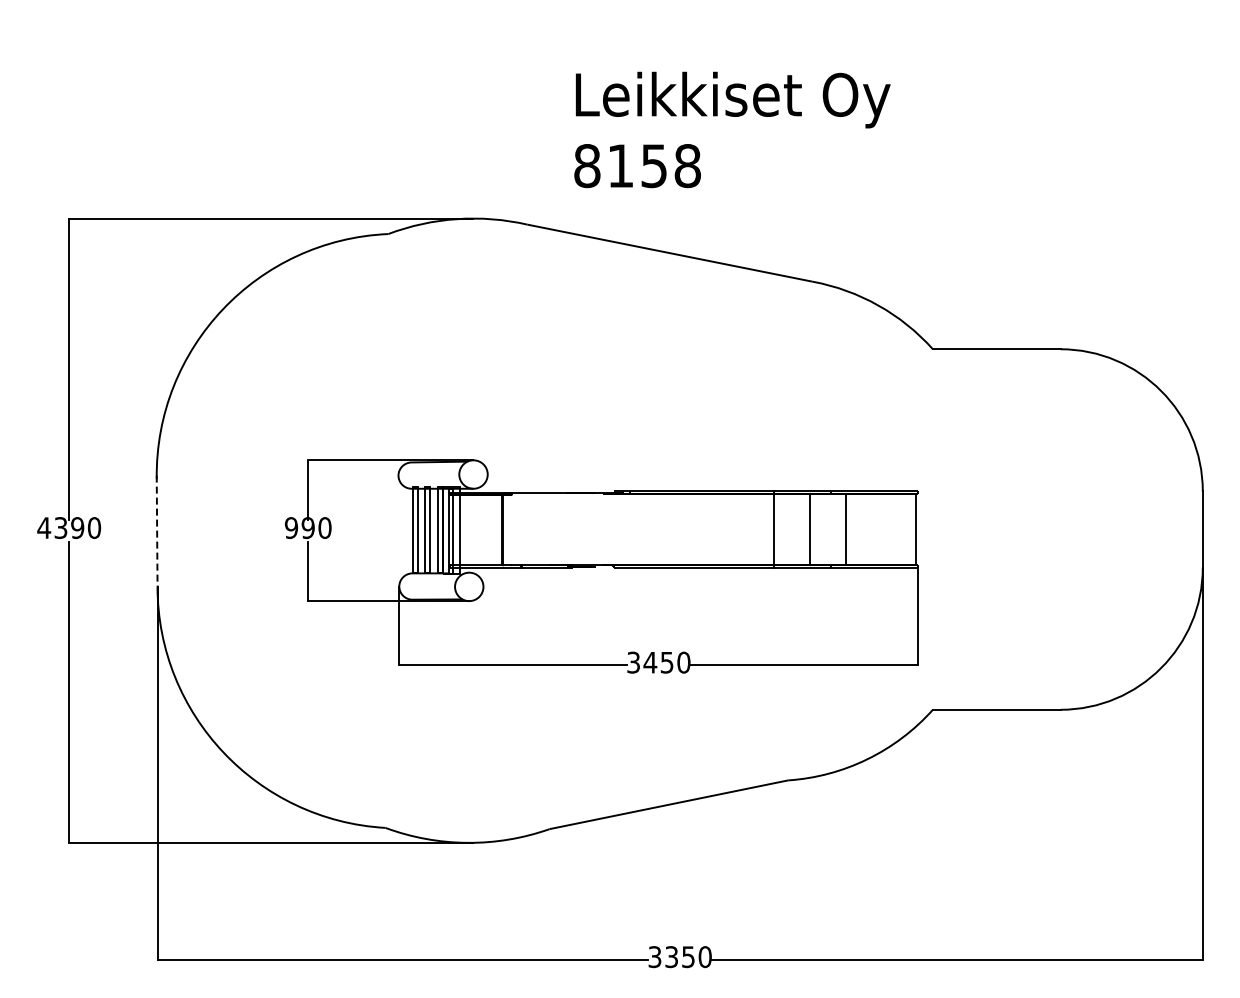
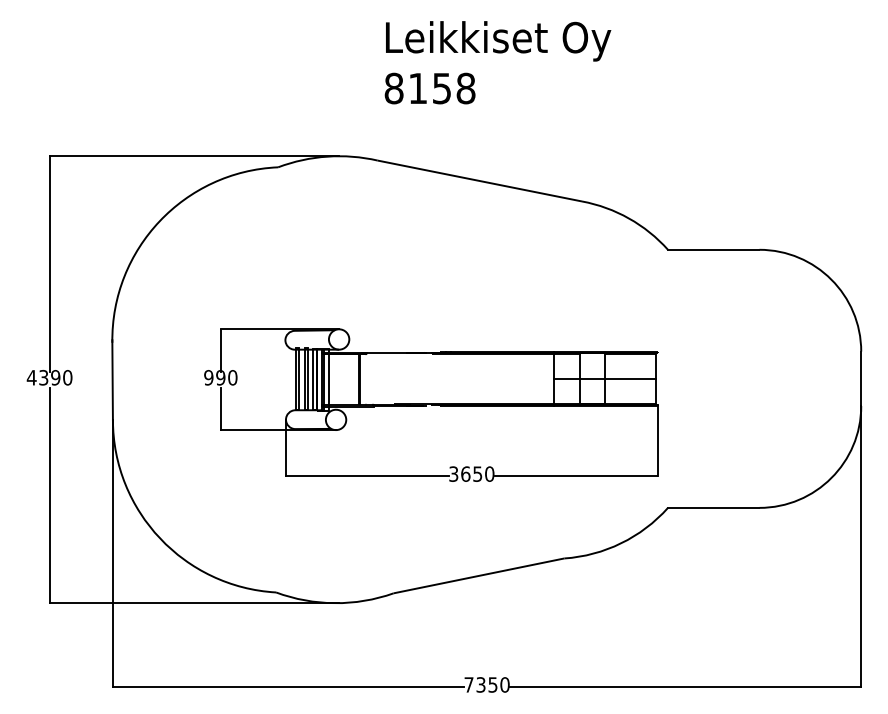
text: (732, 129) -> (498, 62), moved
line: (844, 529) -> (604, 378), added
line: (157, 531) -> (112, 380), dashed -> solid
text: (650, 662) -> (465, 474), 3450 -> 3650
text: (654, 957) -> (468, 685), 3350 -> 7350

